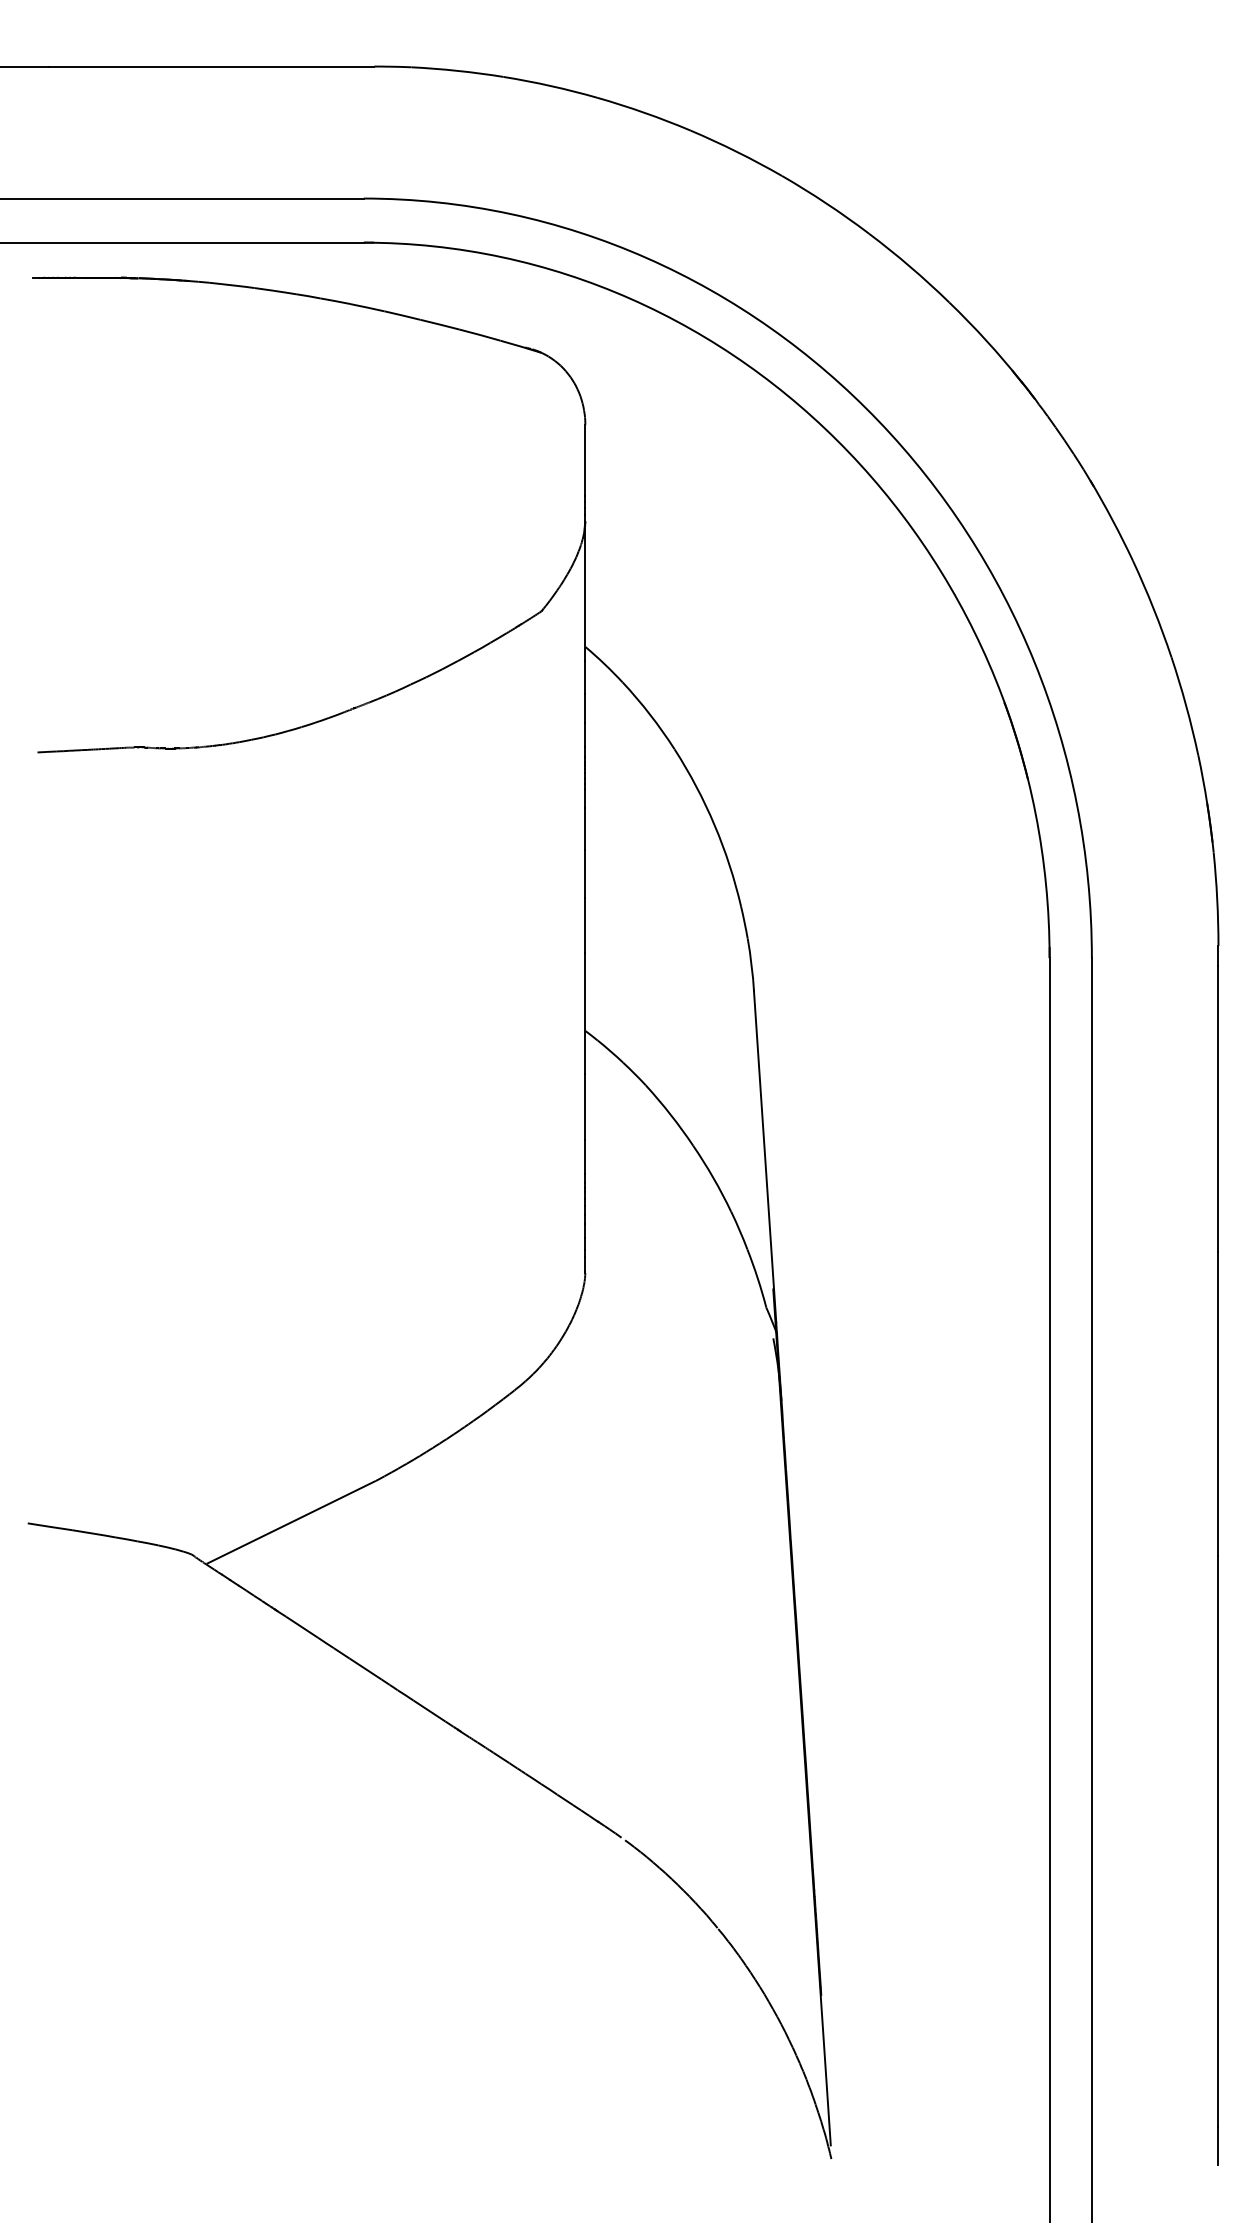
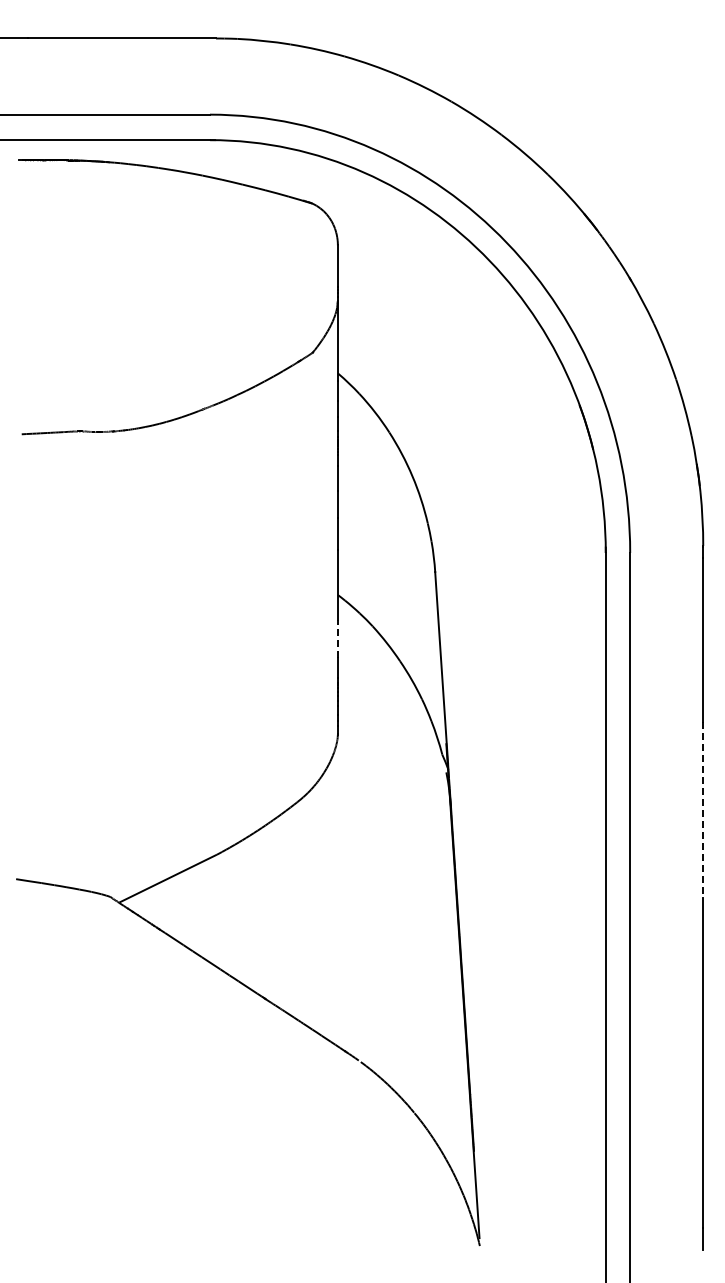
line: (584, 1106) -> (337, 638), solid -> dashed
line: (1218, 1404) -> (703, 810), solid -> dashed

